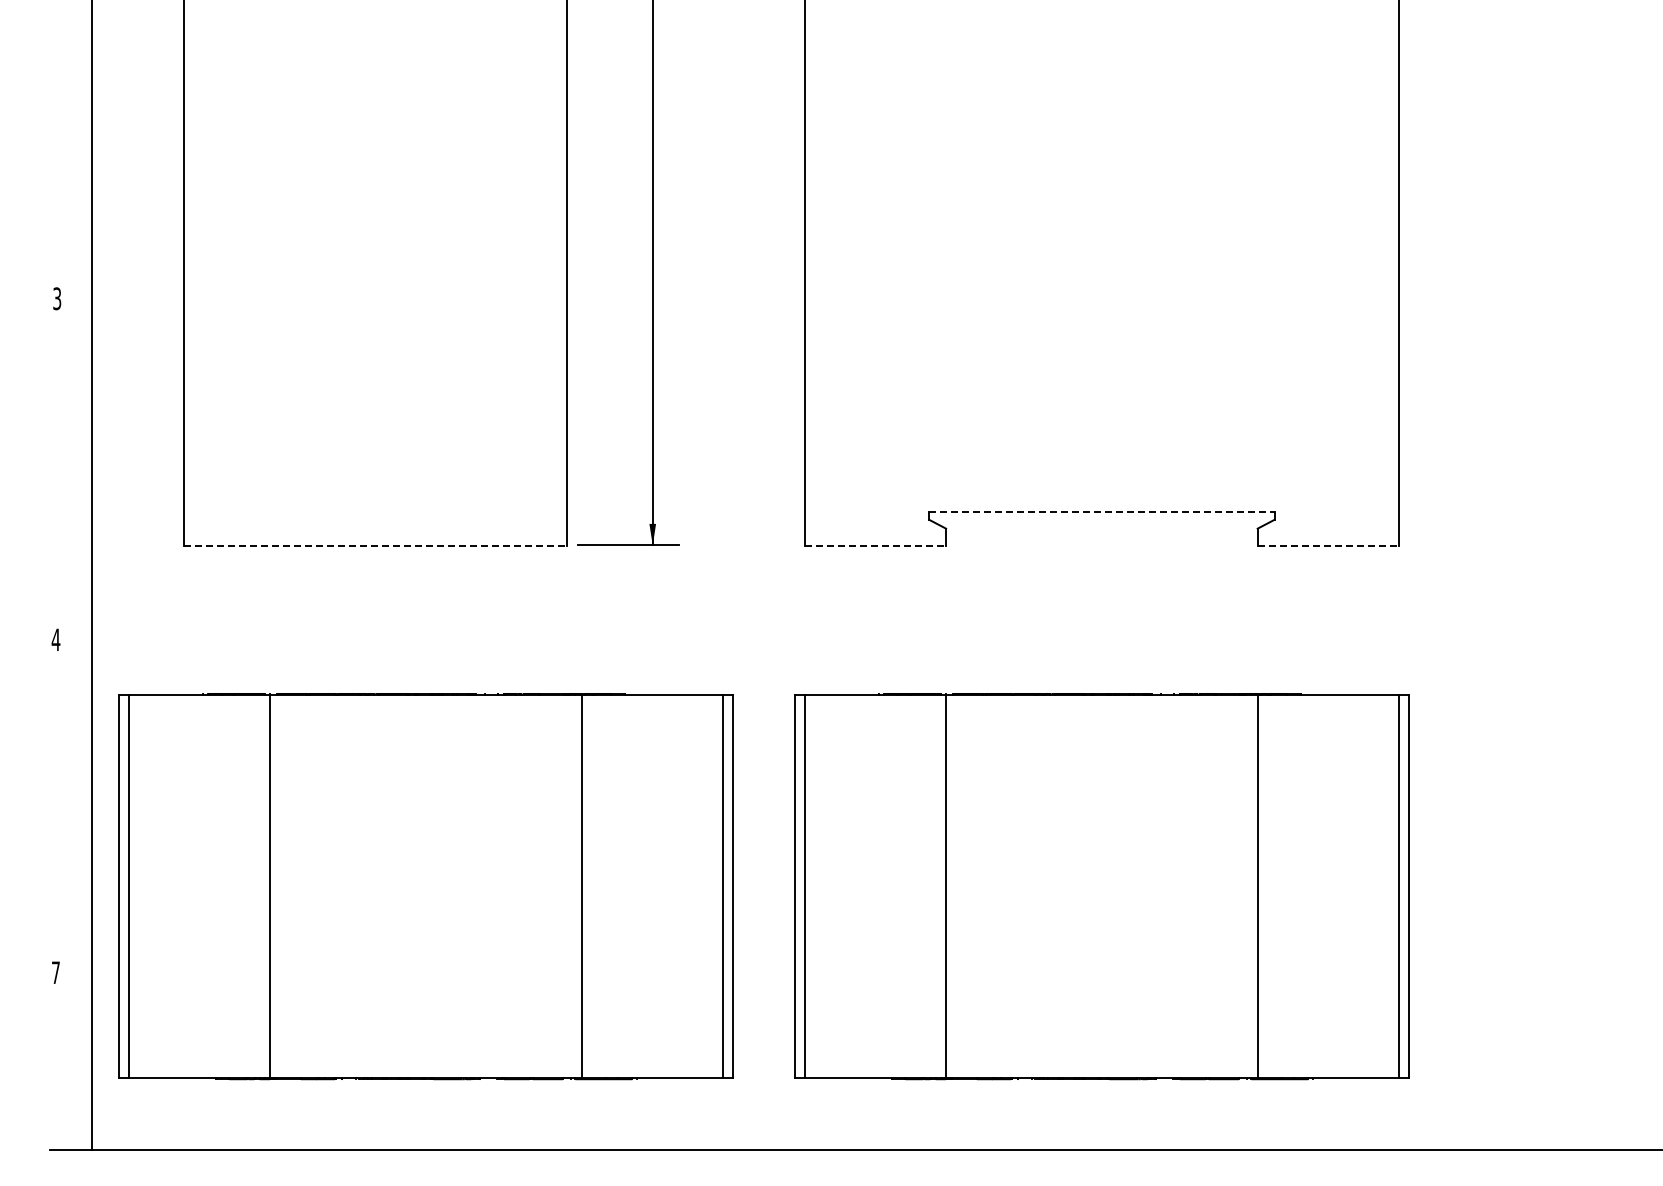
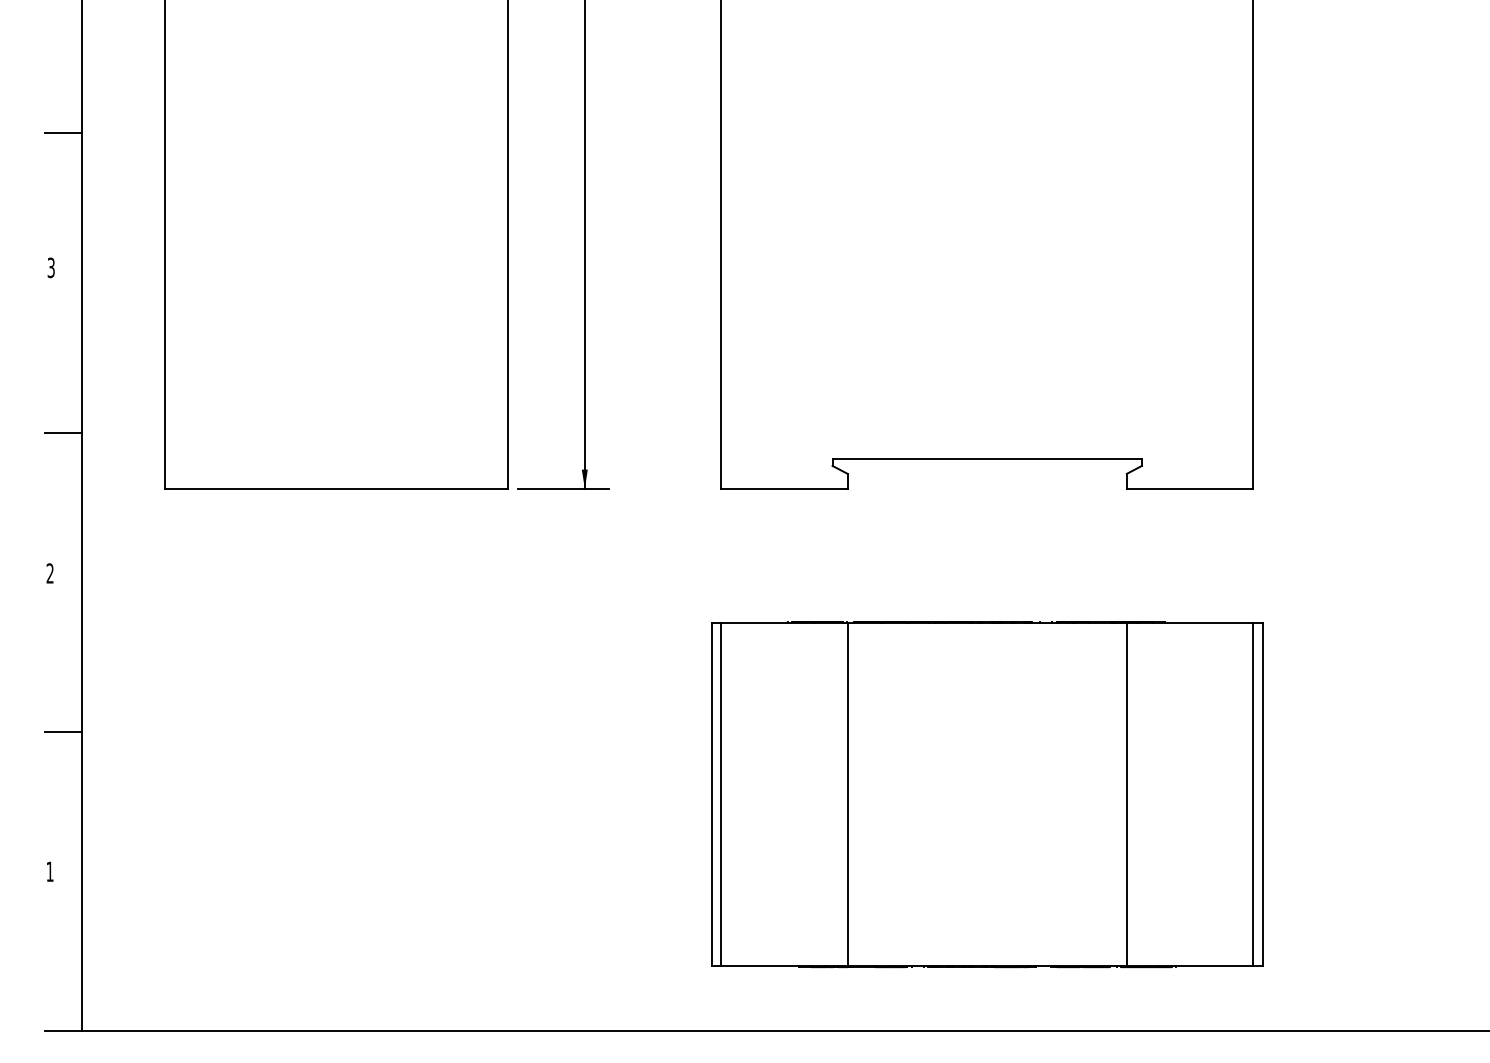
line: (70, 148) -> (63, 133), added
line: (70, 482) -> (63, 432), added
line: (1101, 511) -> (986, 458), dashed -> solid
line: (375, 545) -> (336, 488), dashed -> solid
line: (875, 545) -> (784, 488), dashed -> solid
line: (1328, 545) -> (1190, 488), dashed -> solid
text: (55, 639) -> (49, 573), 4 -> 2
line: (70, 817) -> (63, 732), added
part: (425, 886) -> (381, 794), removed
text: (55, 972) -> (49, 871), 7 -> 1

